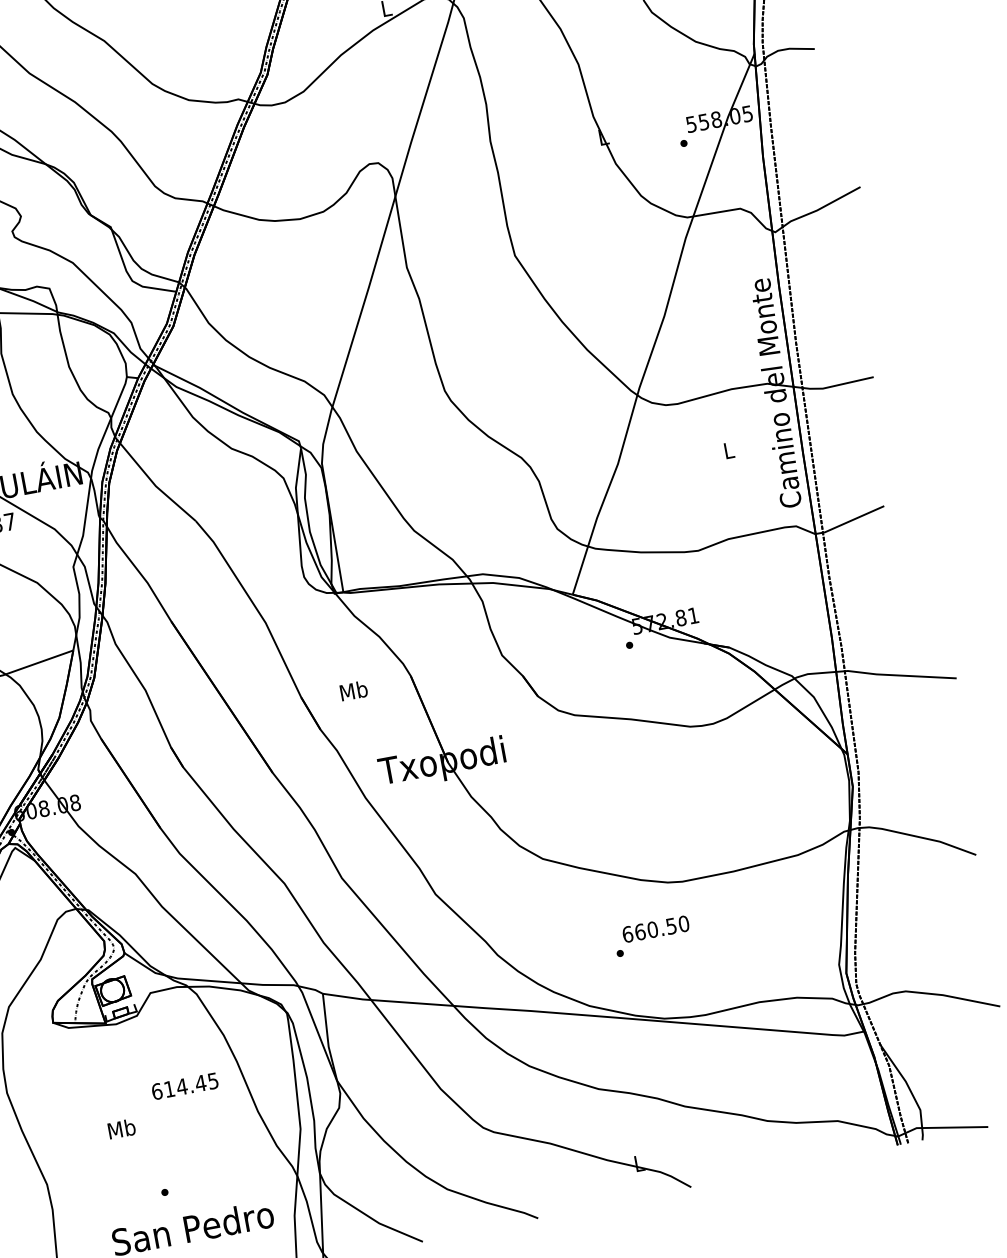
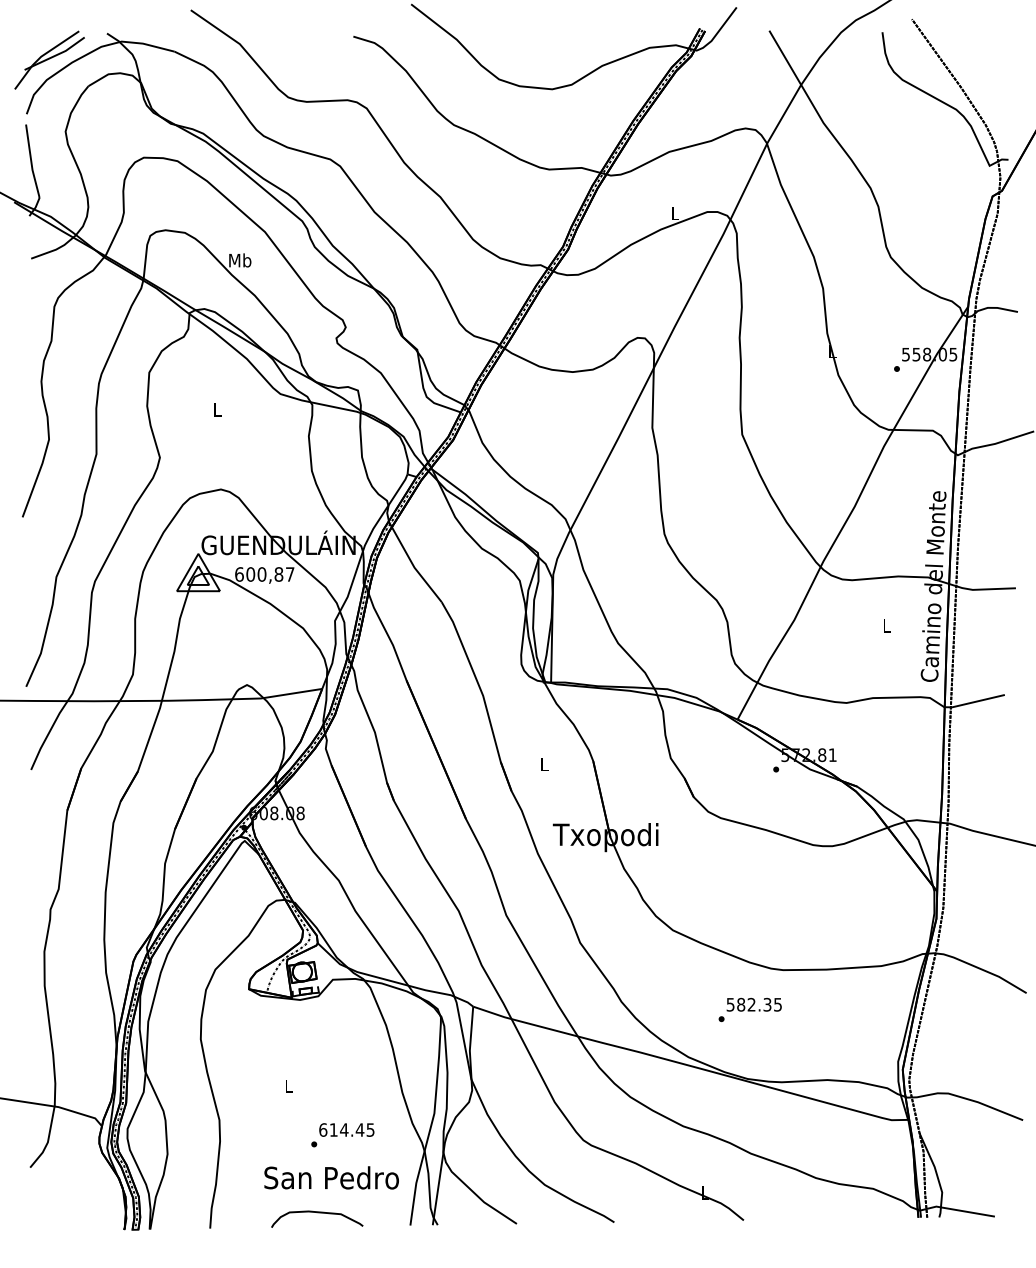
text: (353, 690) -> (544, 764), Mb -> L
text: (656, 928) -> (754, 1004), 660.50 -> 582.35
text: (184, 1085) -> (346, 1129), moved
text: (121, 1129) -> (288, 1086), Mb -> L

